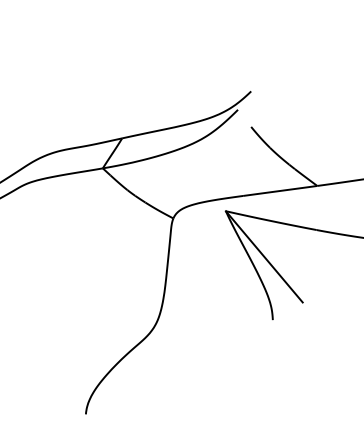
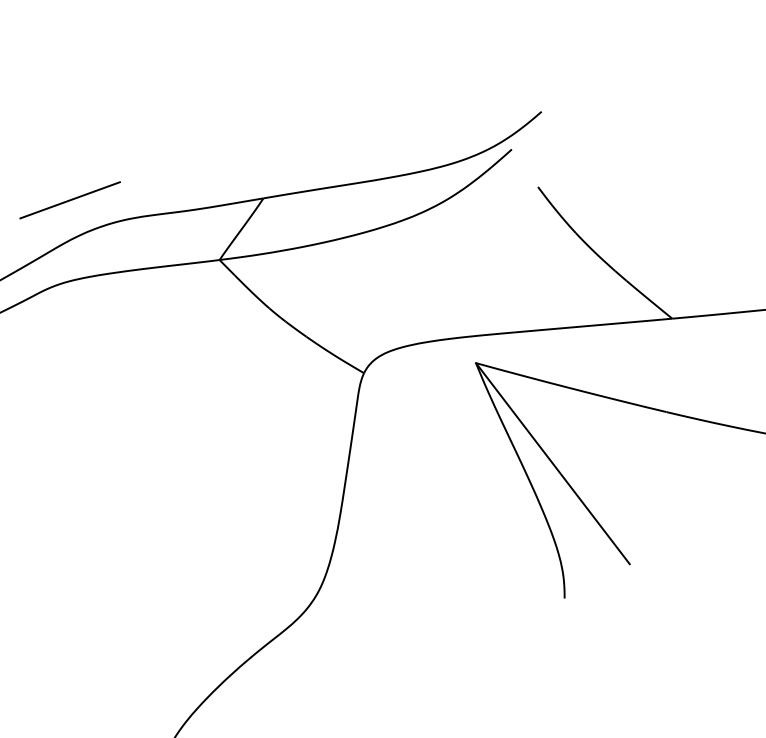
line: (31, 143) -> (70, 200), added

